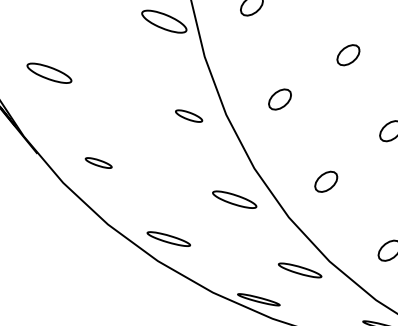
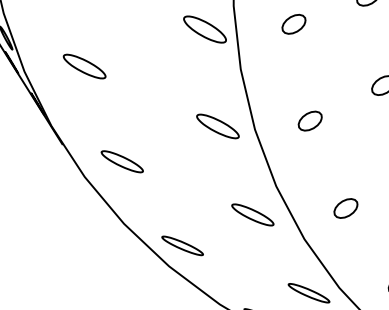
part: (188, 115) -> (217, 125), size x1.67
part: (98, 162) -> (122, 161), size x1.67

